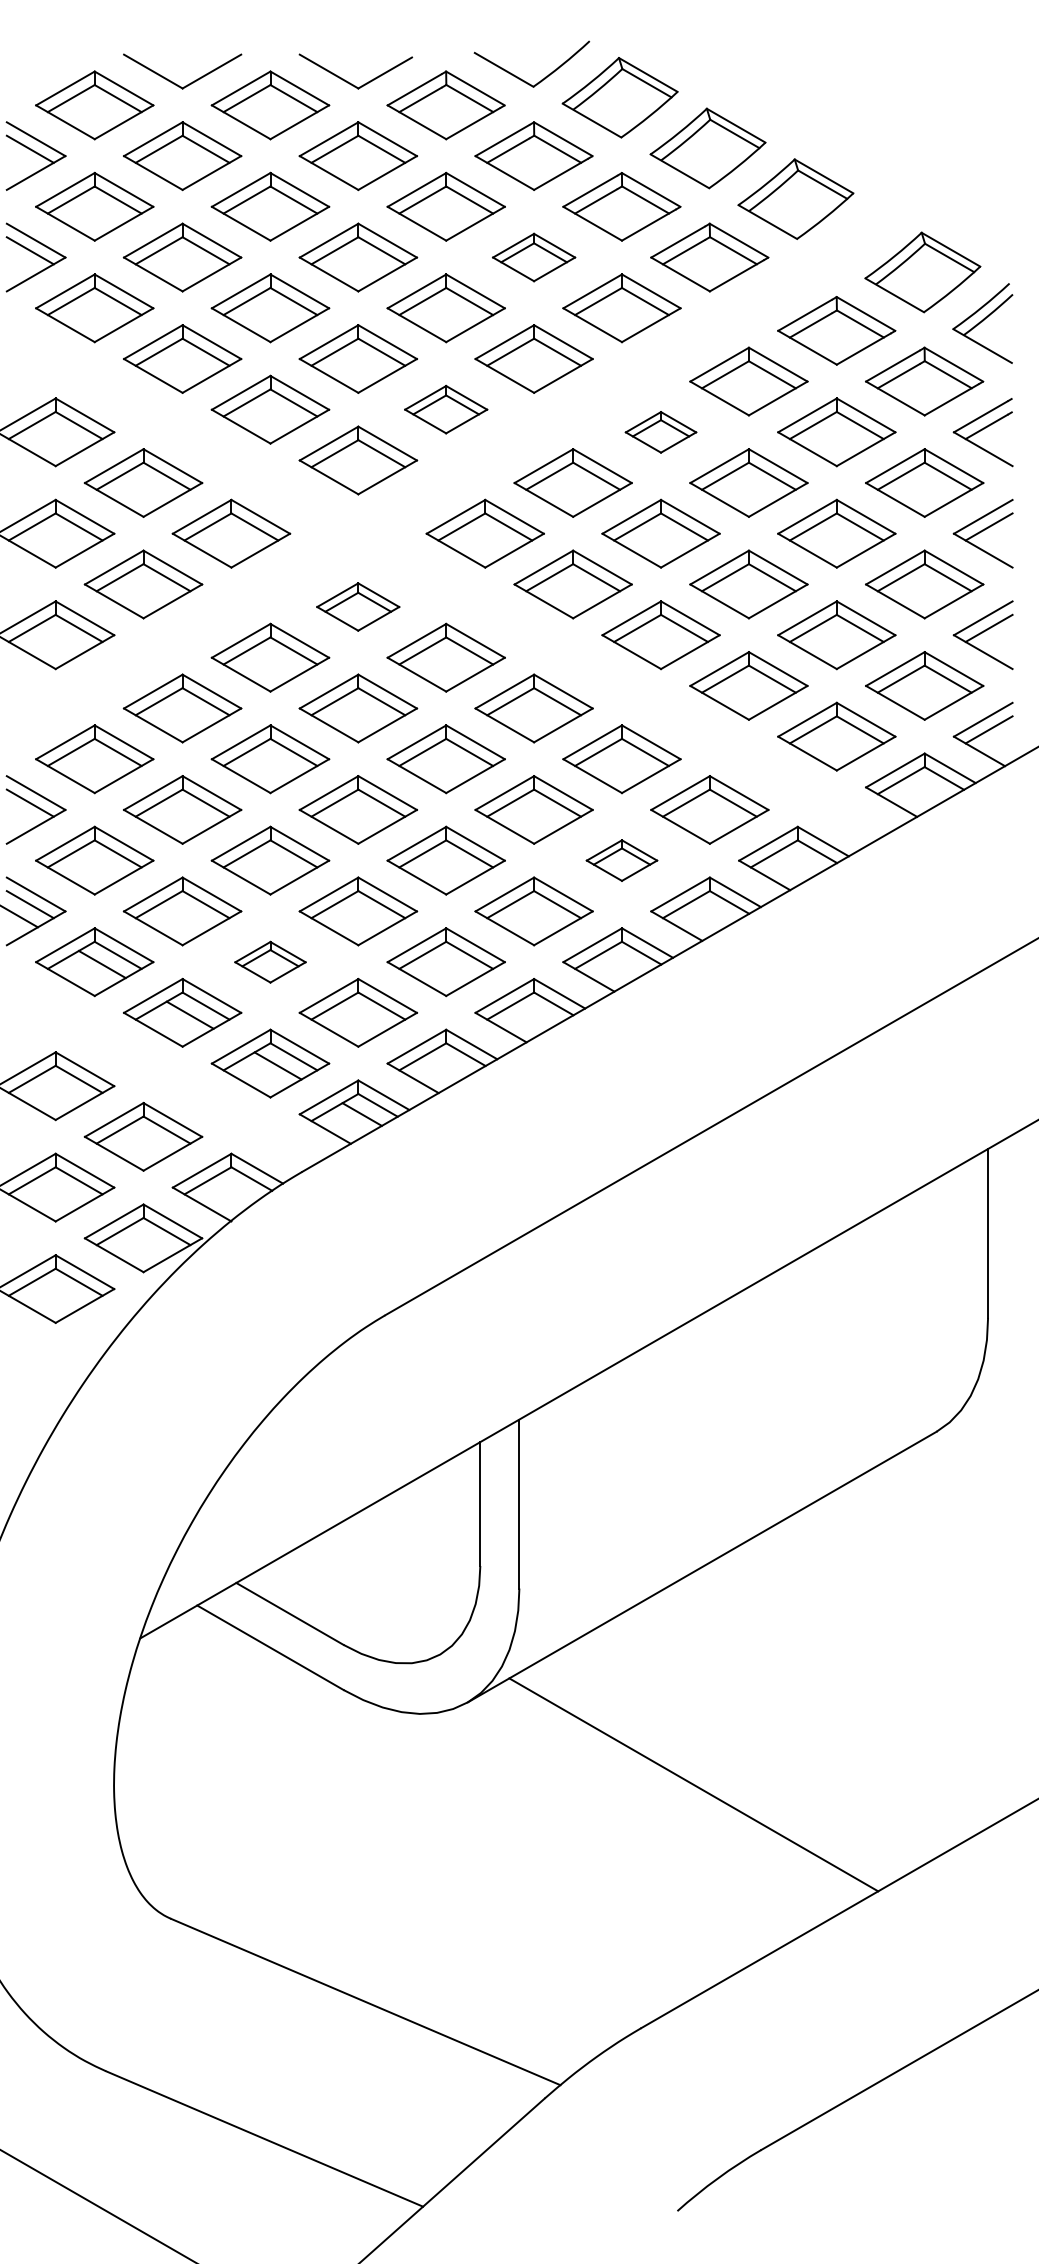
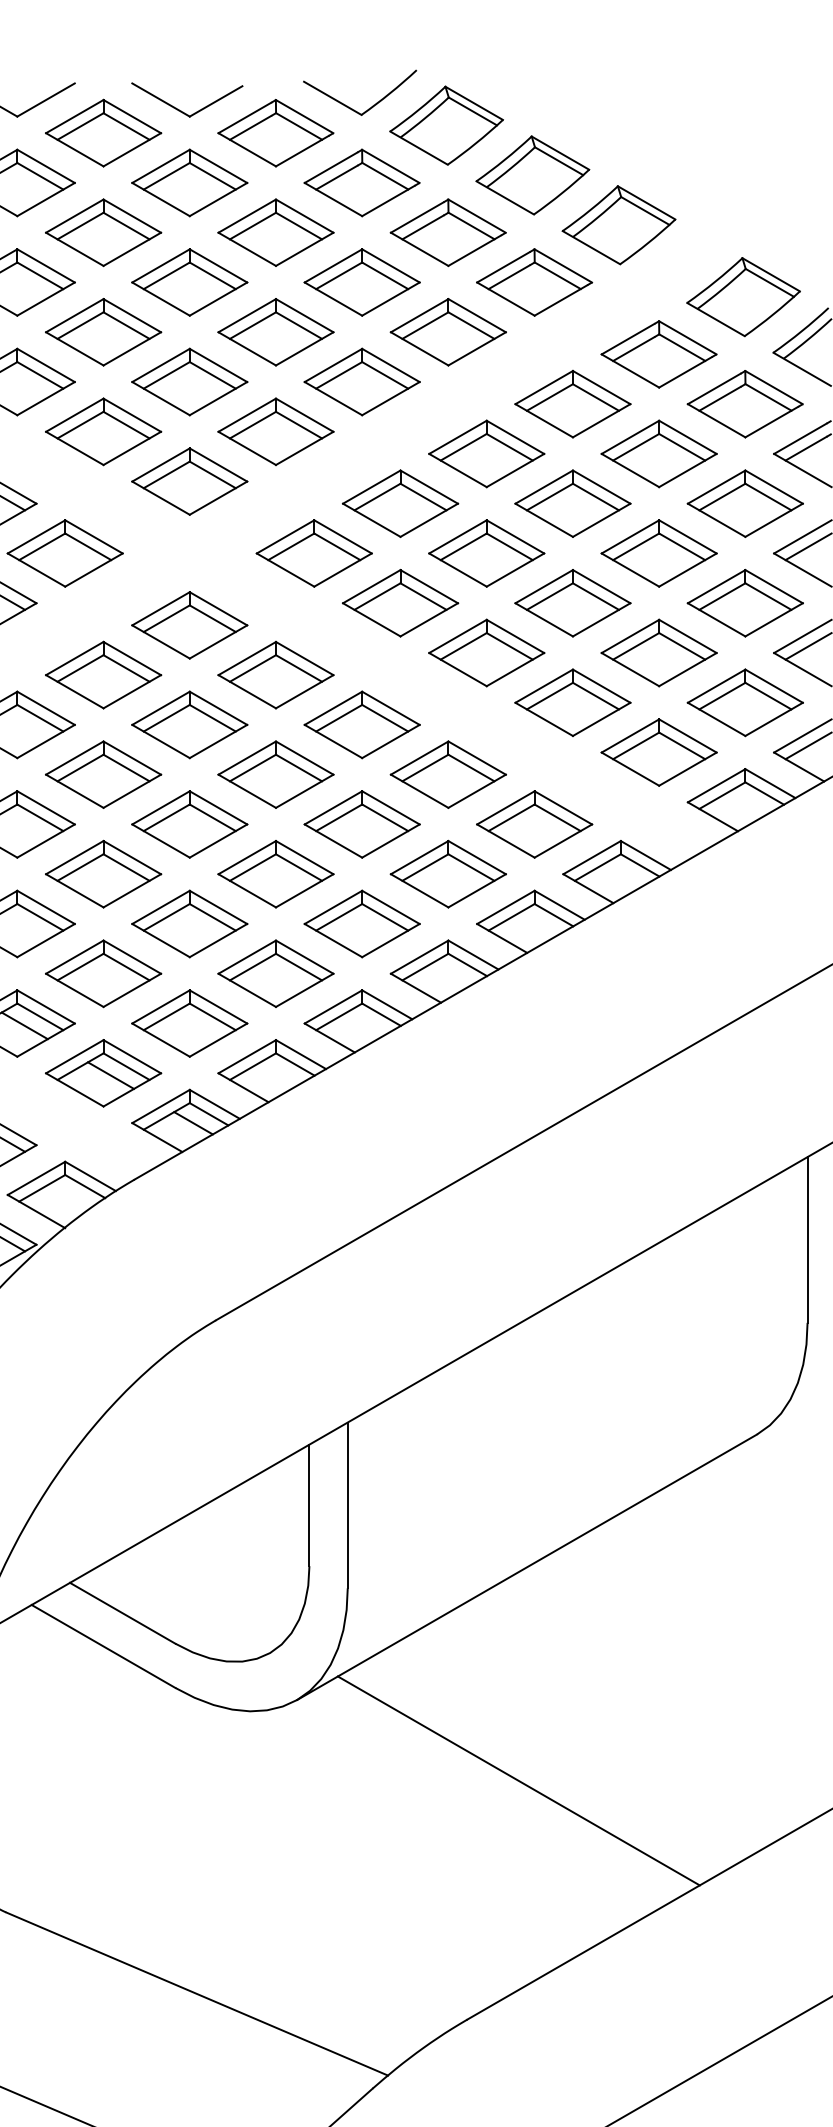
part: (533, 257) -> (361, 282), size x1.43
part: (445, 409) -> (275, 431), size x1.43
part: (660, 432) -> (486, 454), size x1.67
part: (357, 606) -> (188, 624), size x1.43
part: (621, 860) -> (447, 874), size x1.67
part: (270, 962) -> (103, 974), size x1.67

